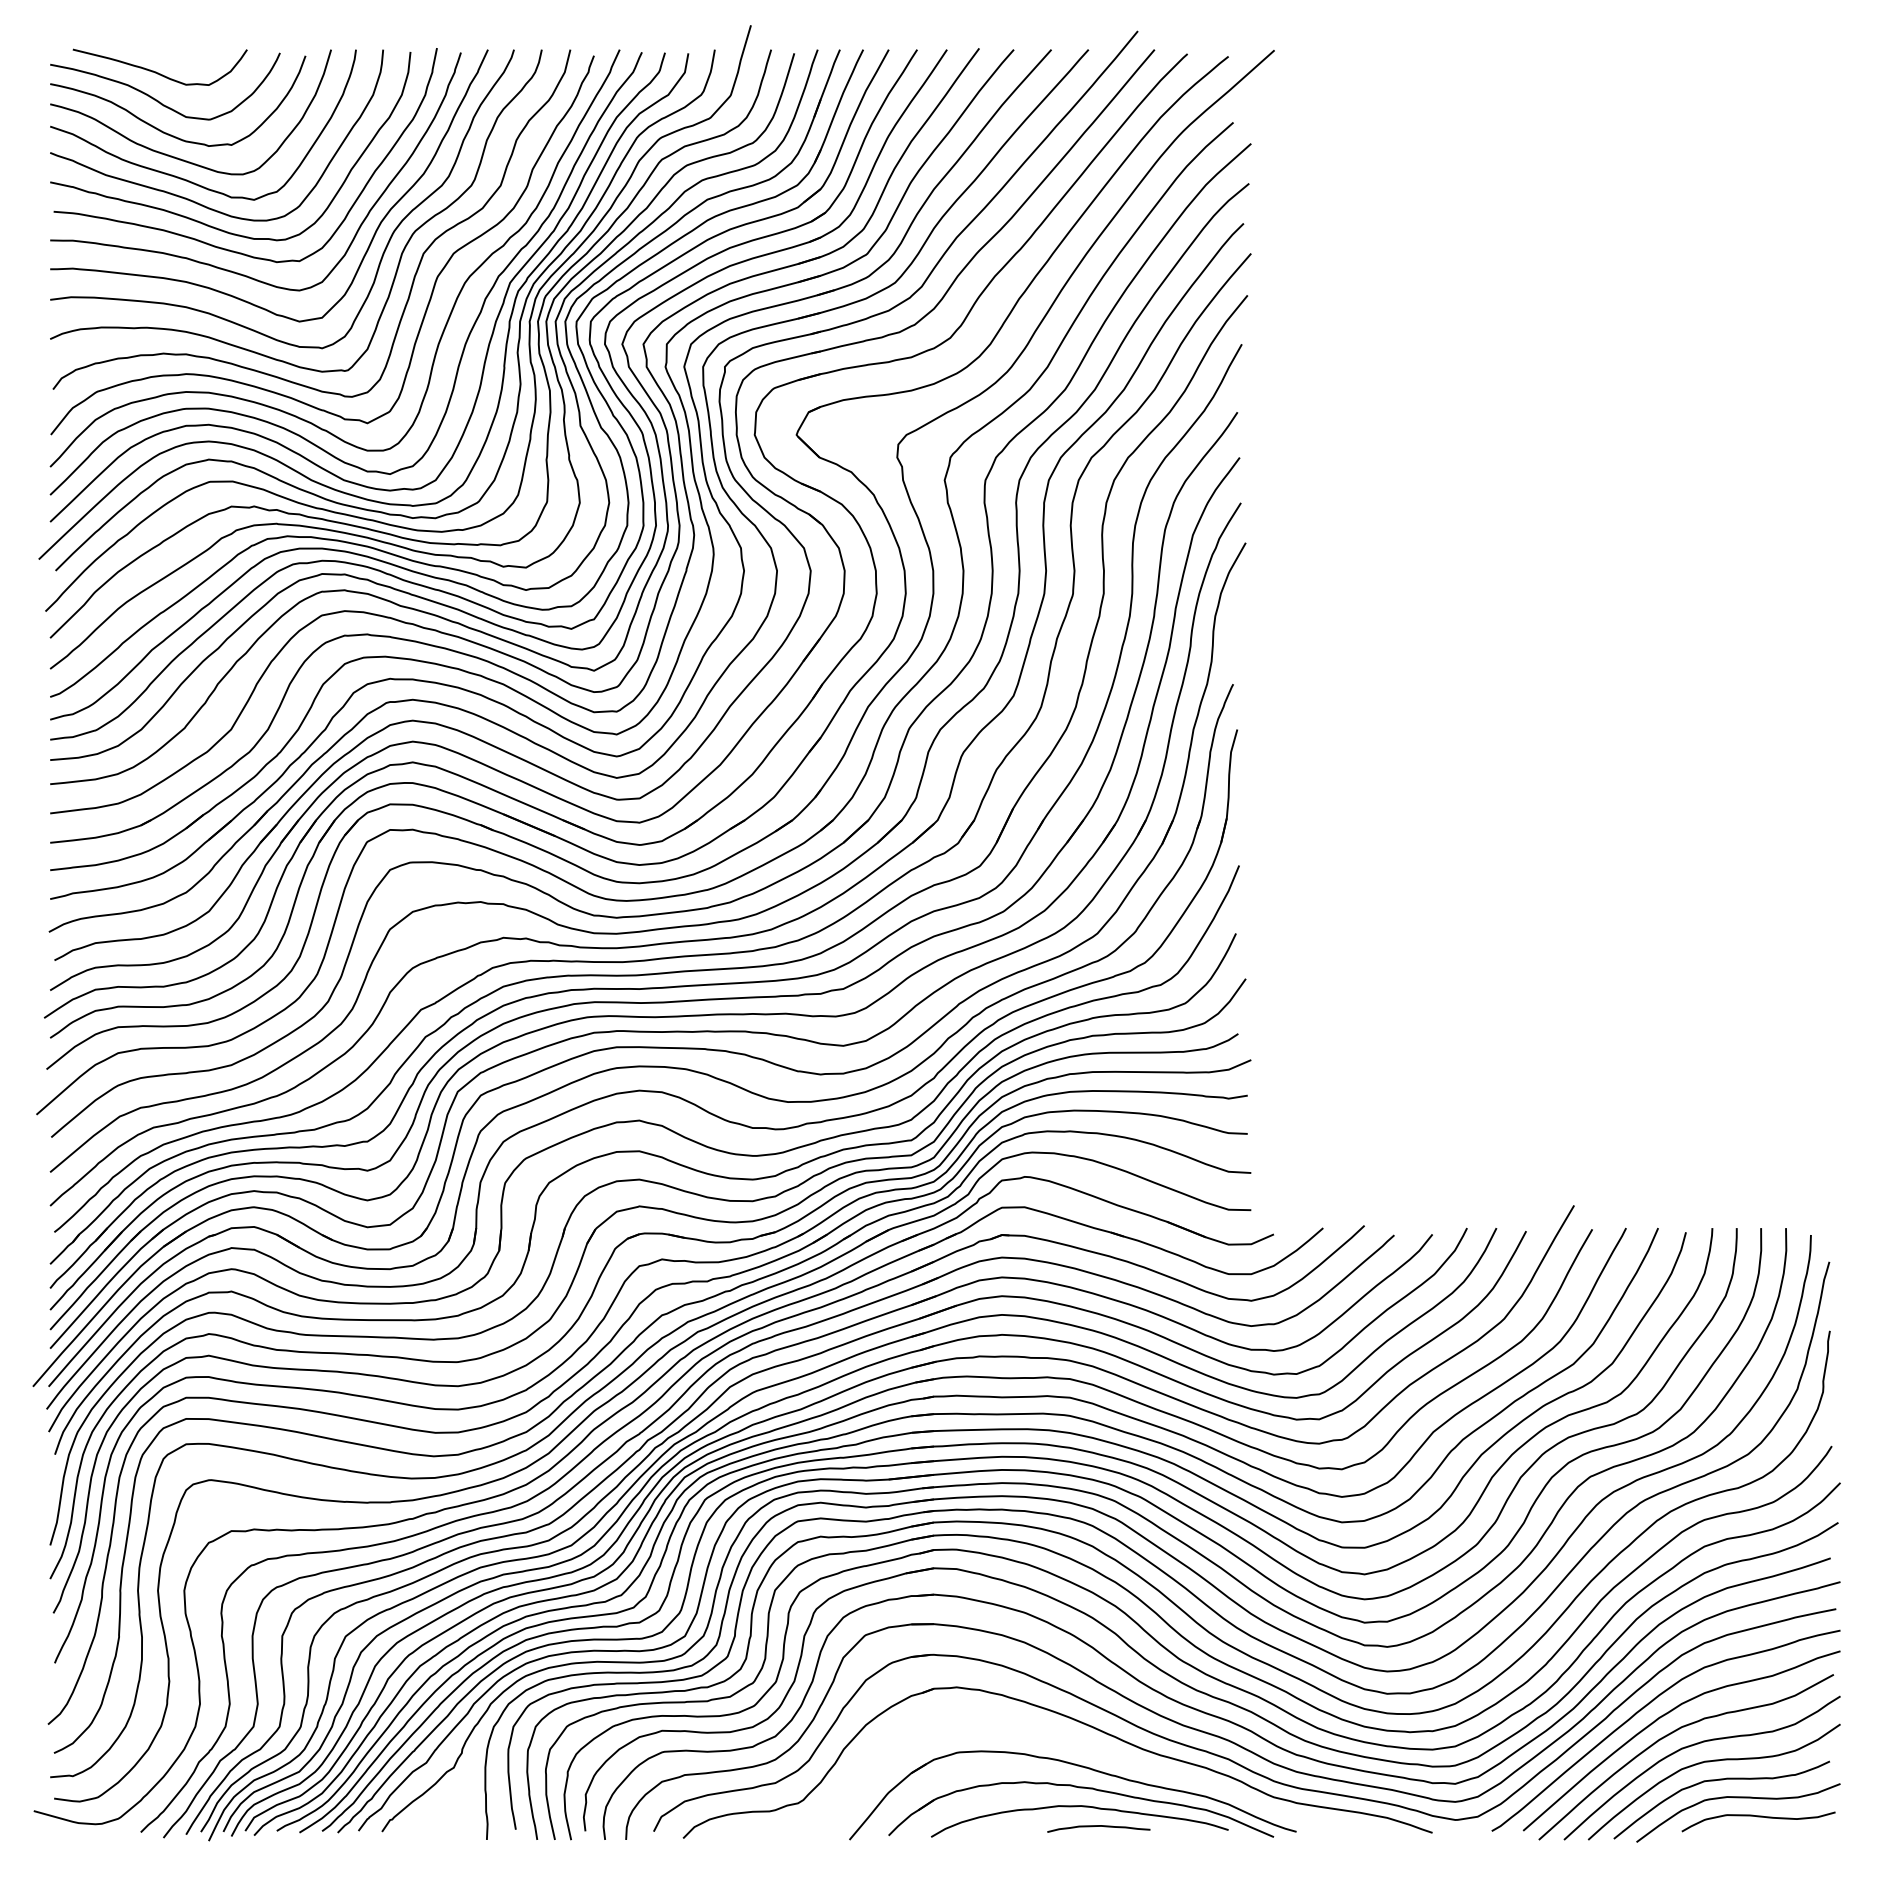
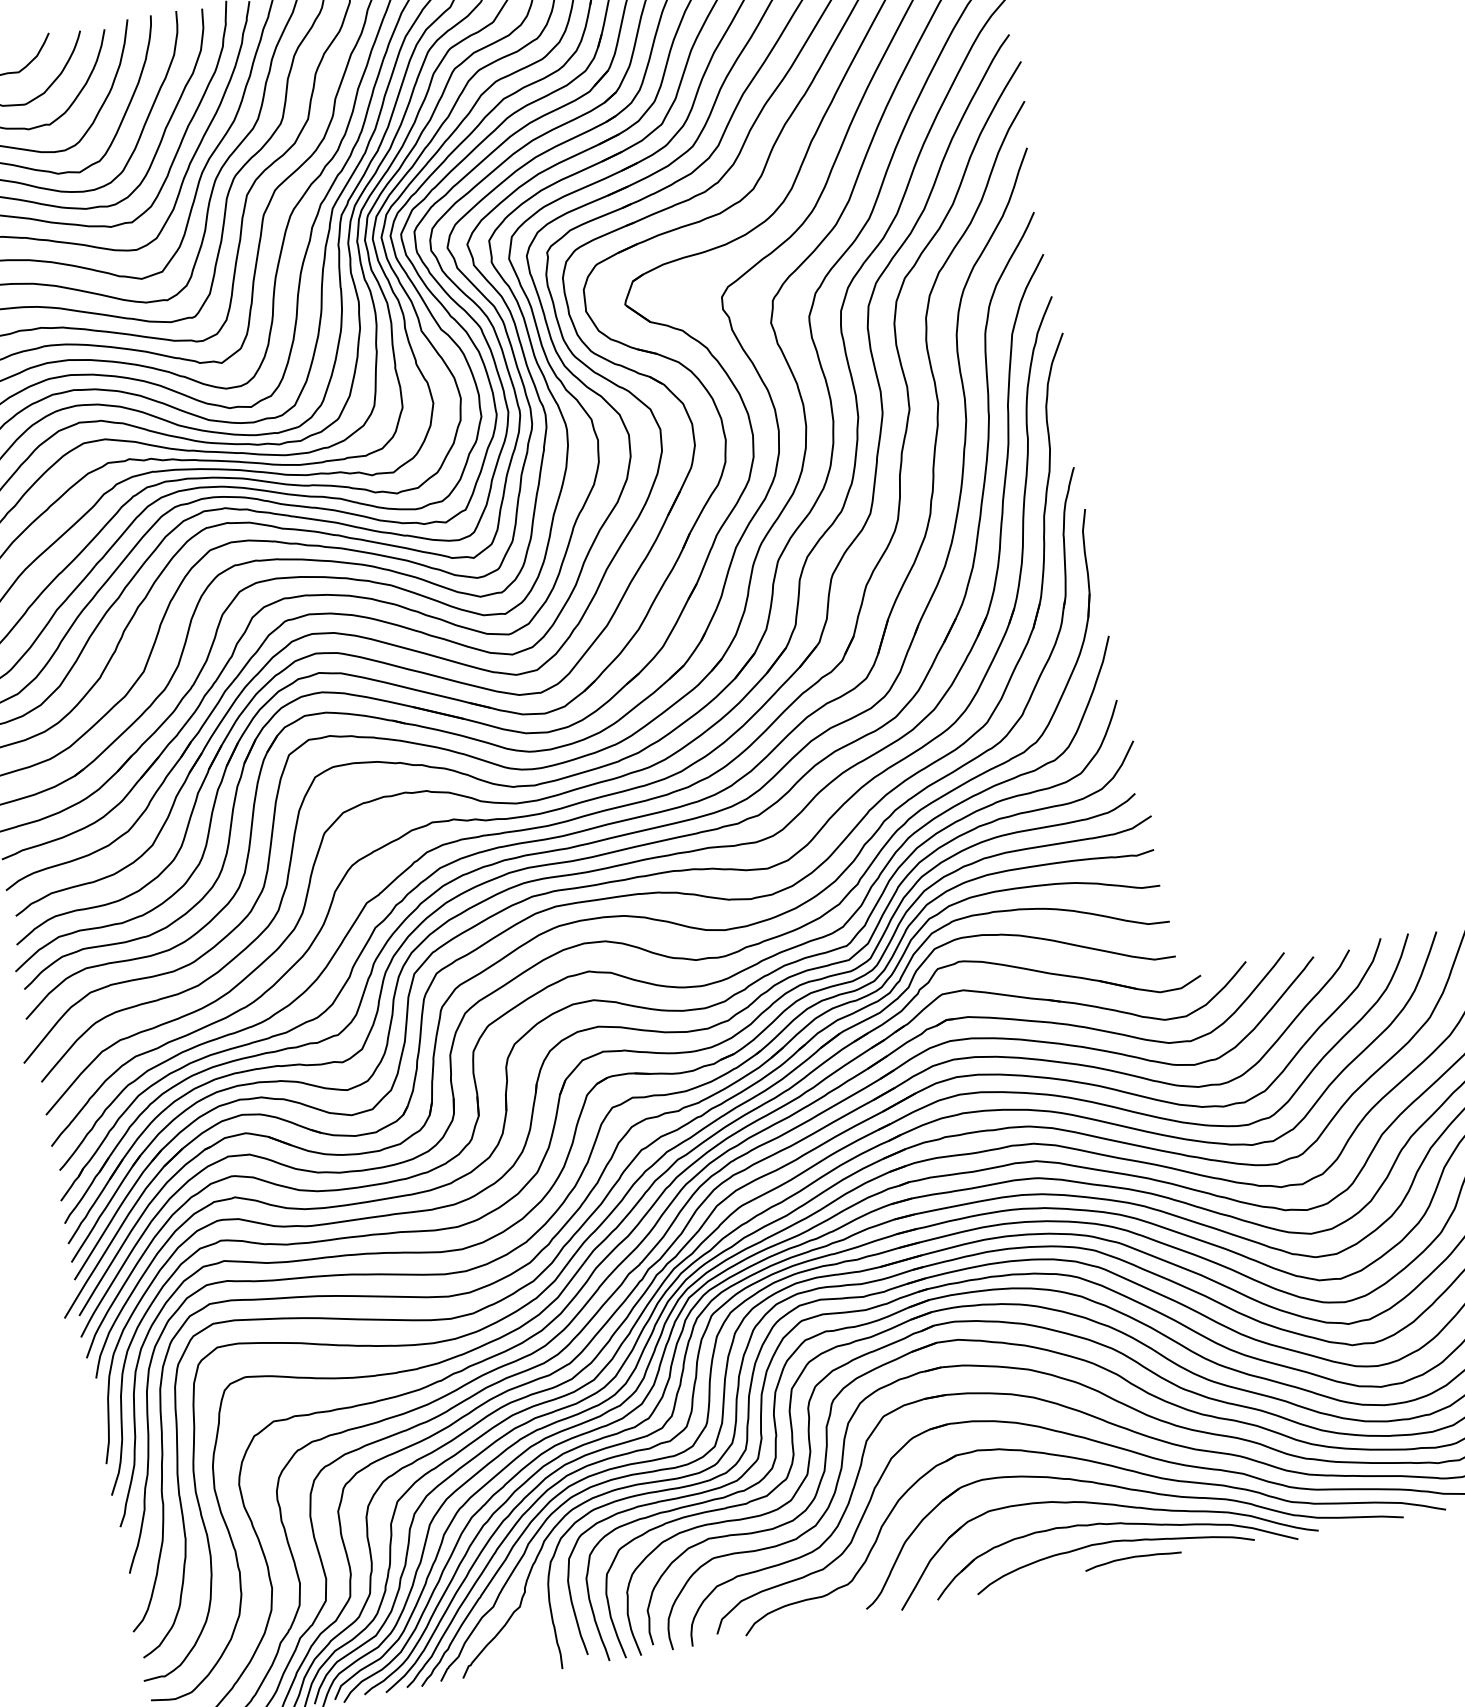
part: (1108, 1756) -> (1130, 1490), added

